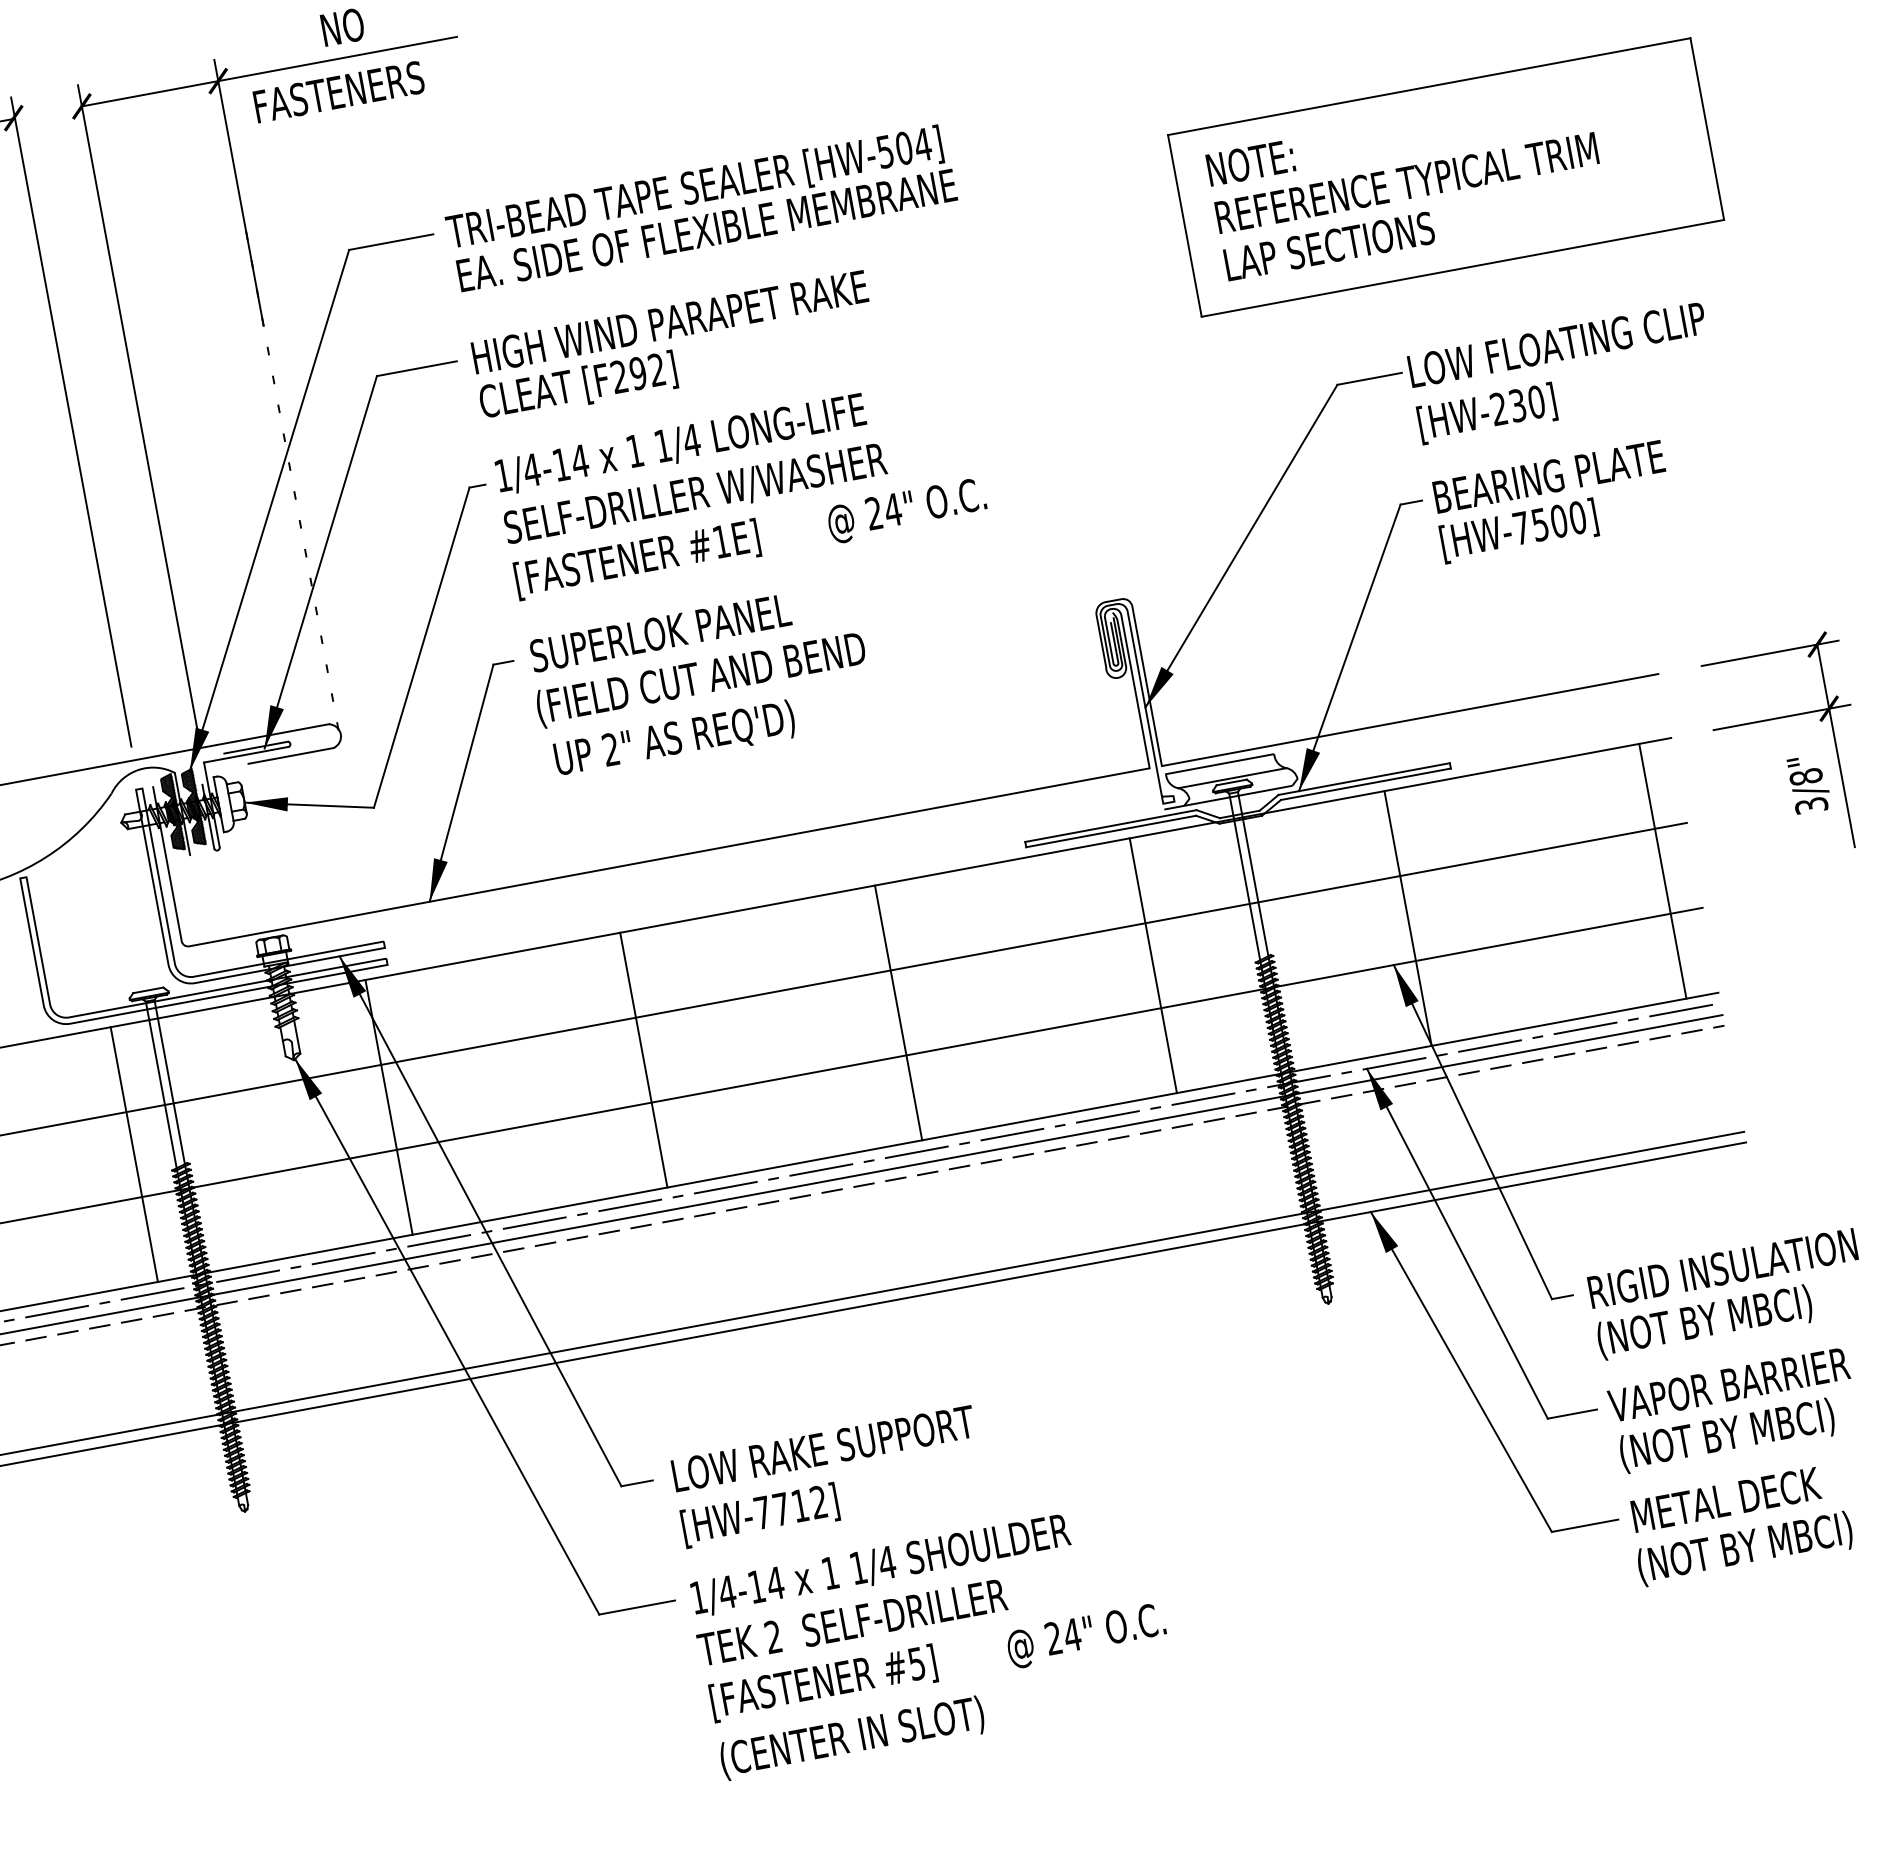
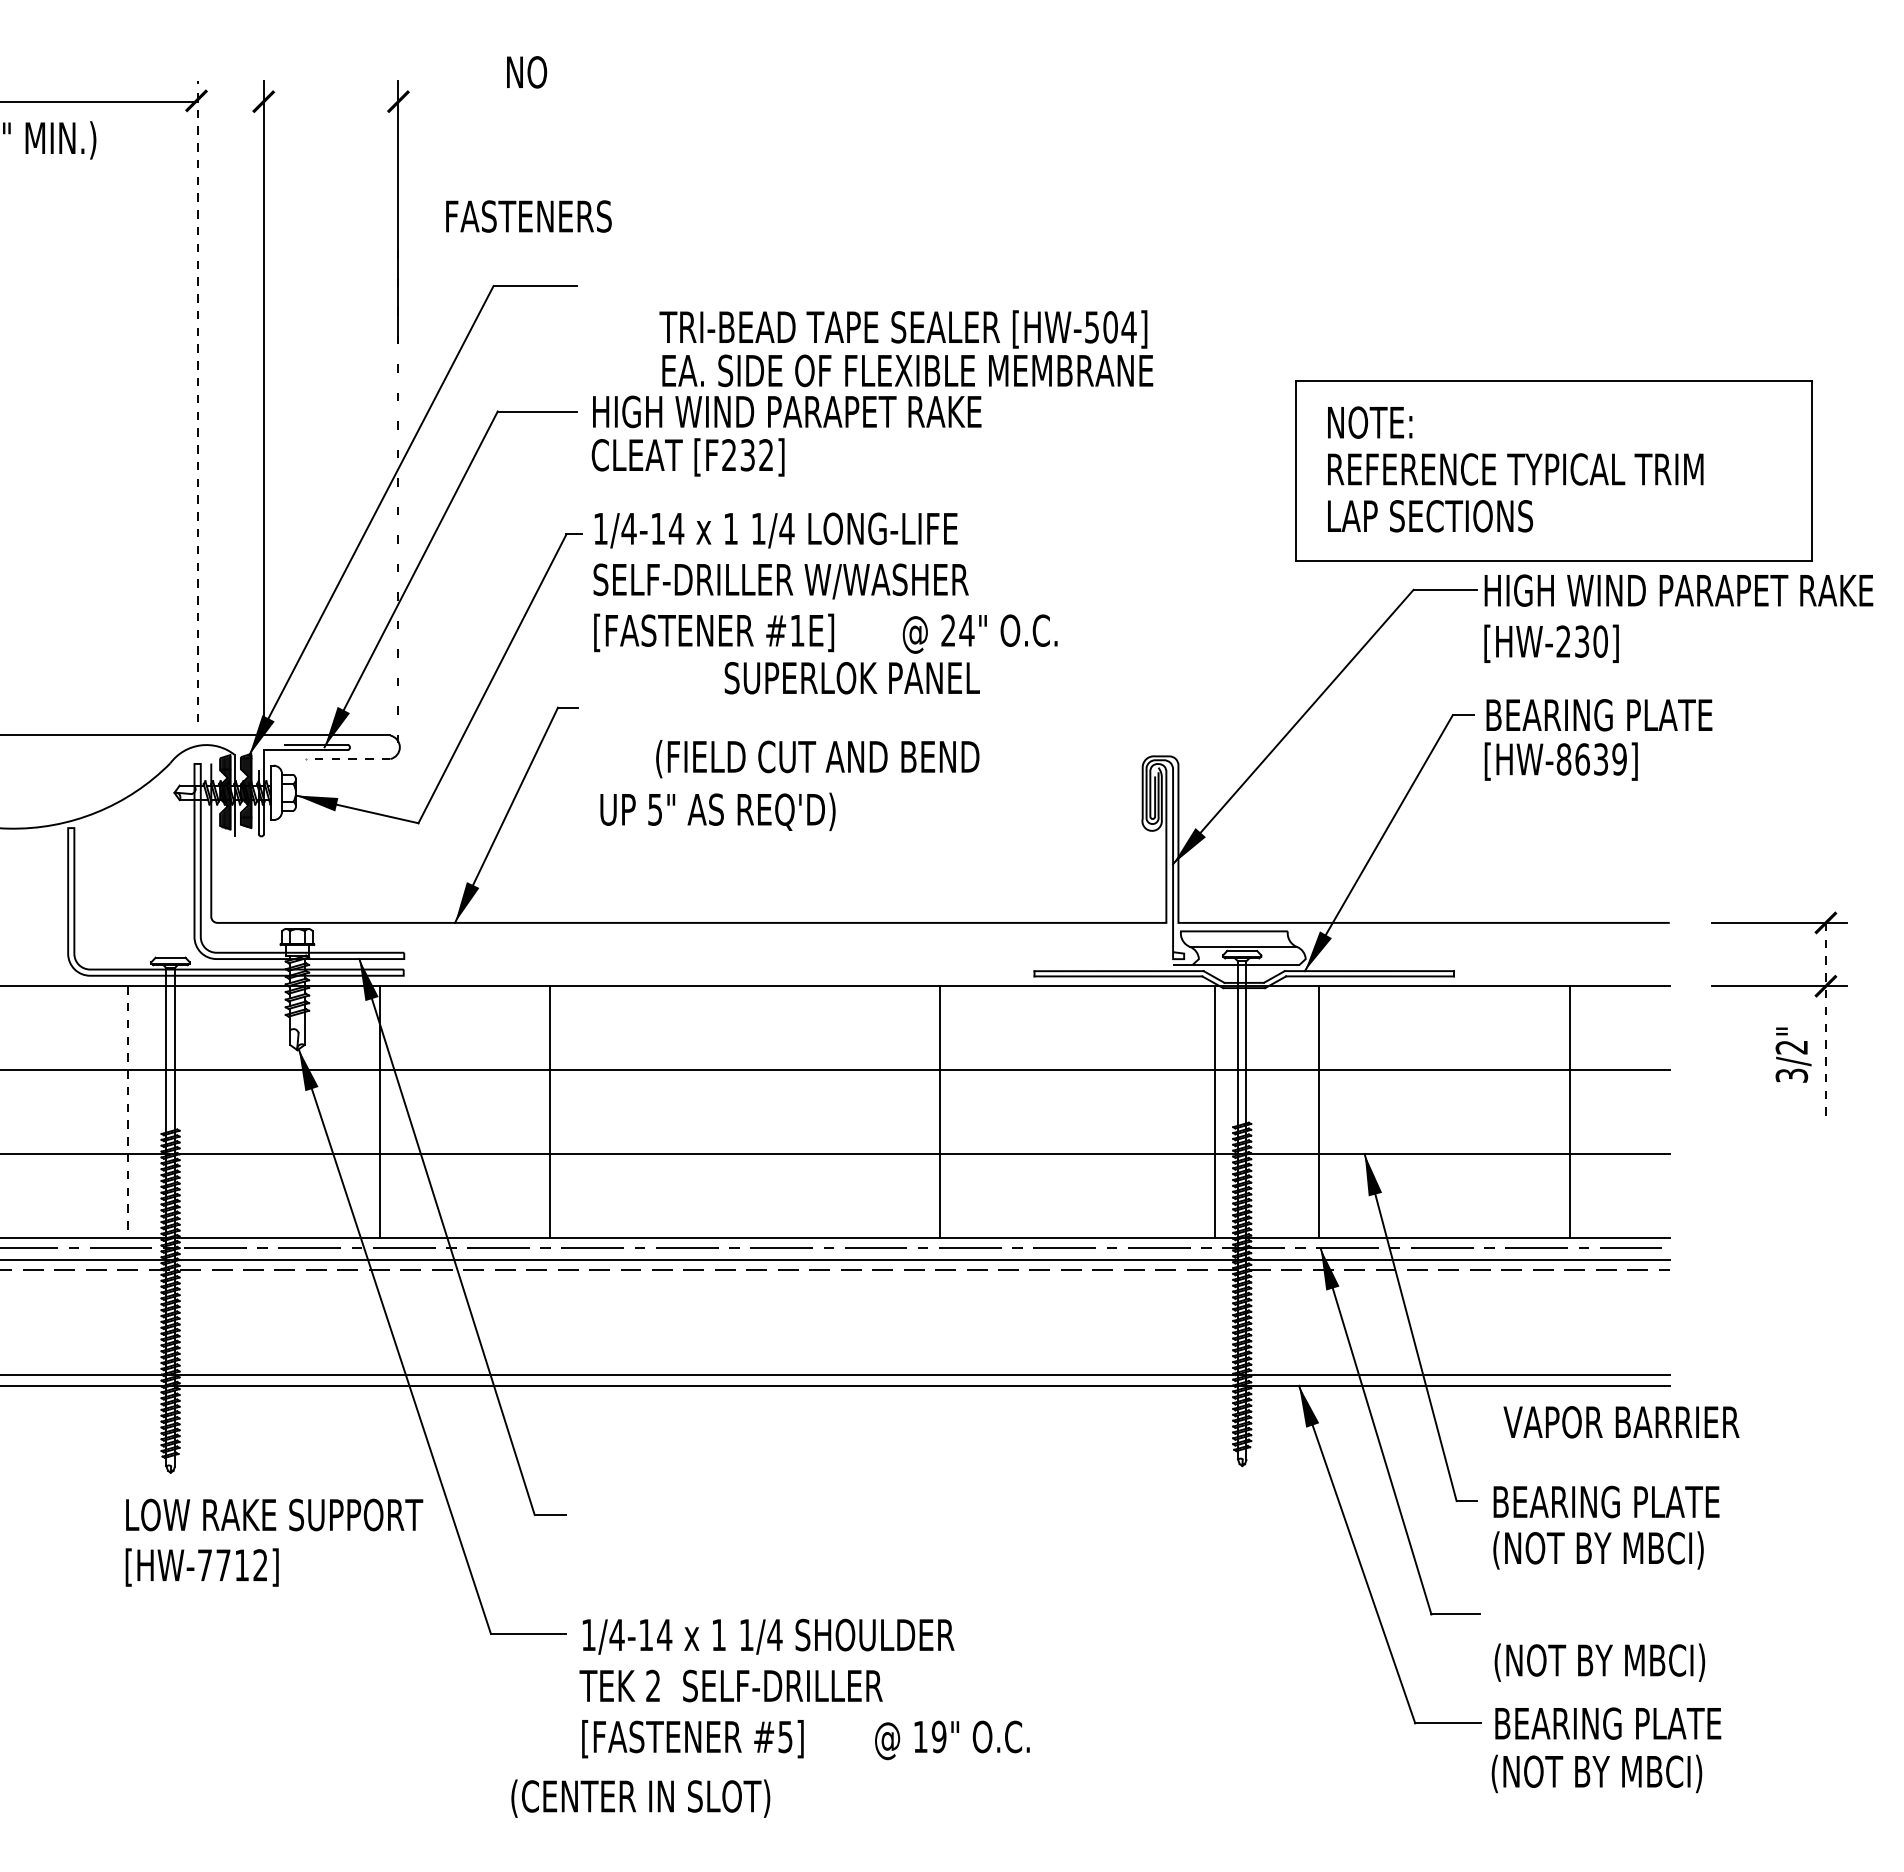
line: (268, 71) -> (448, 101), removed
text: (338, 92) -> (528, 216), moved
part: (1445, 177) -> (1553, 470), moved
text: (701, 208) -> (906, 348), moved
text: (1607, 335) -> (1680, 590), LOW FLOATING CLIP -> HIGH WIND PARAPET RAKE
text: (638, 373) -> (747, 455), [F292] -> [F232]
line: (71, 422) -> (197, 401), solid -> dashed
text: (1549, 523) -> (1591, 759), [HW-7500] -> [HW-8639]
text: (659, 633) -> (851, 678), moved
text: (701, 680) -> (817, 759), moved
line: (1835, 746) -> (1825, 1023), solid -> dashed
text: (610, 749) -> (654, 809), 2" -> 5"
line: (291, 756) -> (348, 759), solid -> dashed
text: (1805, 777) -> (1791, 1047), 3/8" -> 3/2"
line: (1662, 870) -> (1570, 1111), moved
line: (1407, 917) -> (1318, 1111), moved
line: (1152, 965) -> (1214, 1111), moved
line: (898, 1012) -> (940, 1111), moved
line: (643, 1059) -> (549, 1111), moved
line: (134, 1154) -> (128, 1112), solid -> dashed
text: (1724, 1267) -> (1626, 1501), RIGID INSULATION -> BEARING PLATE
text: (1729, 1385) -> (1621, 1422), moved
text: (828, 1476) -> (274, 1542), moved
text: (1748, 1495) -> (1609, 1723), METAL DECK -> BEARING PLATE
text: (1062, 1636) -> (929, 1736), 24" -> 19"
text: (852, 1738) -> (640, 1798), moved

